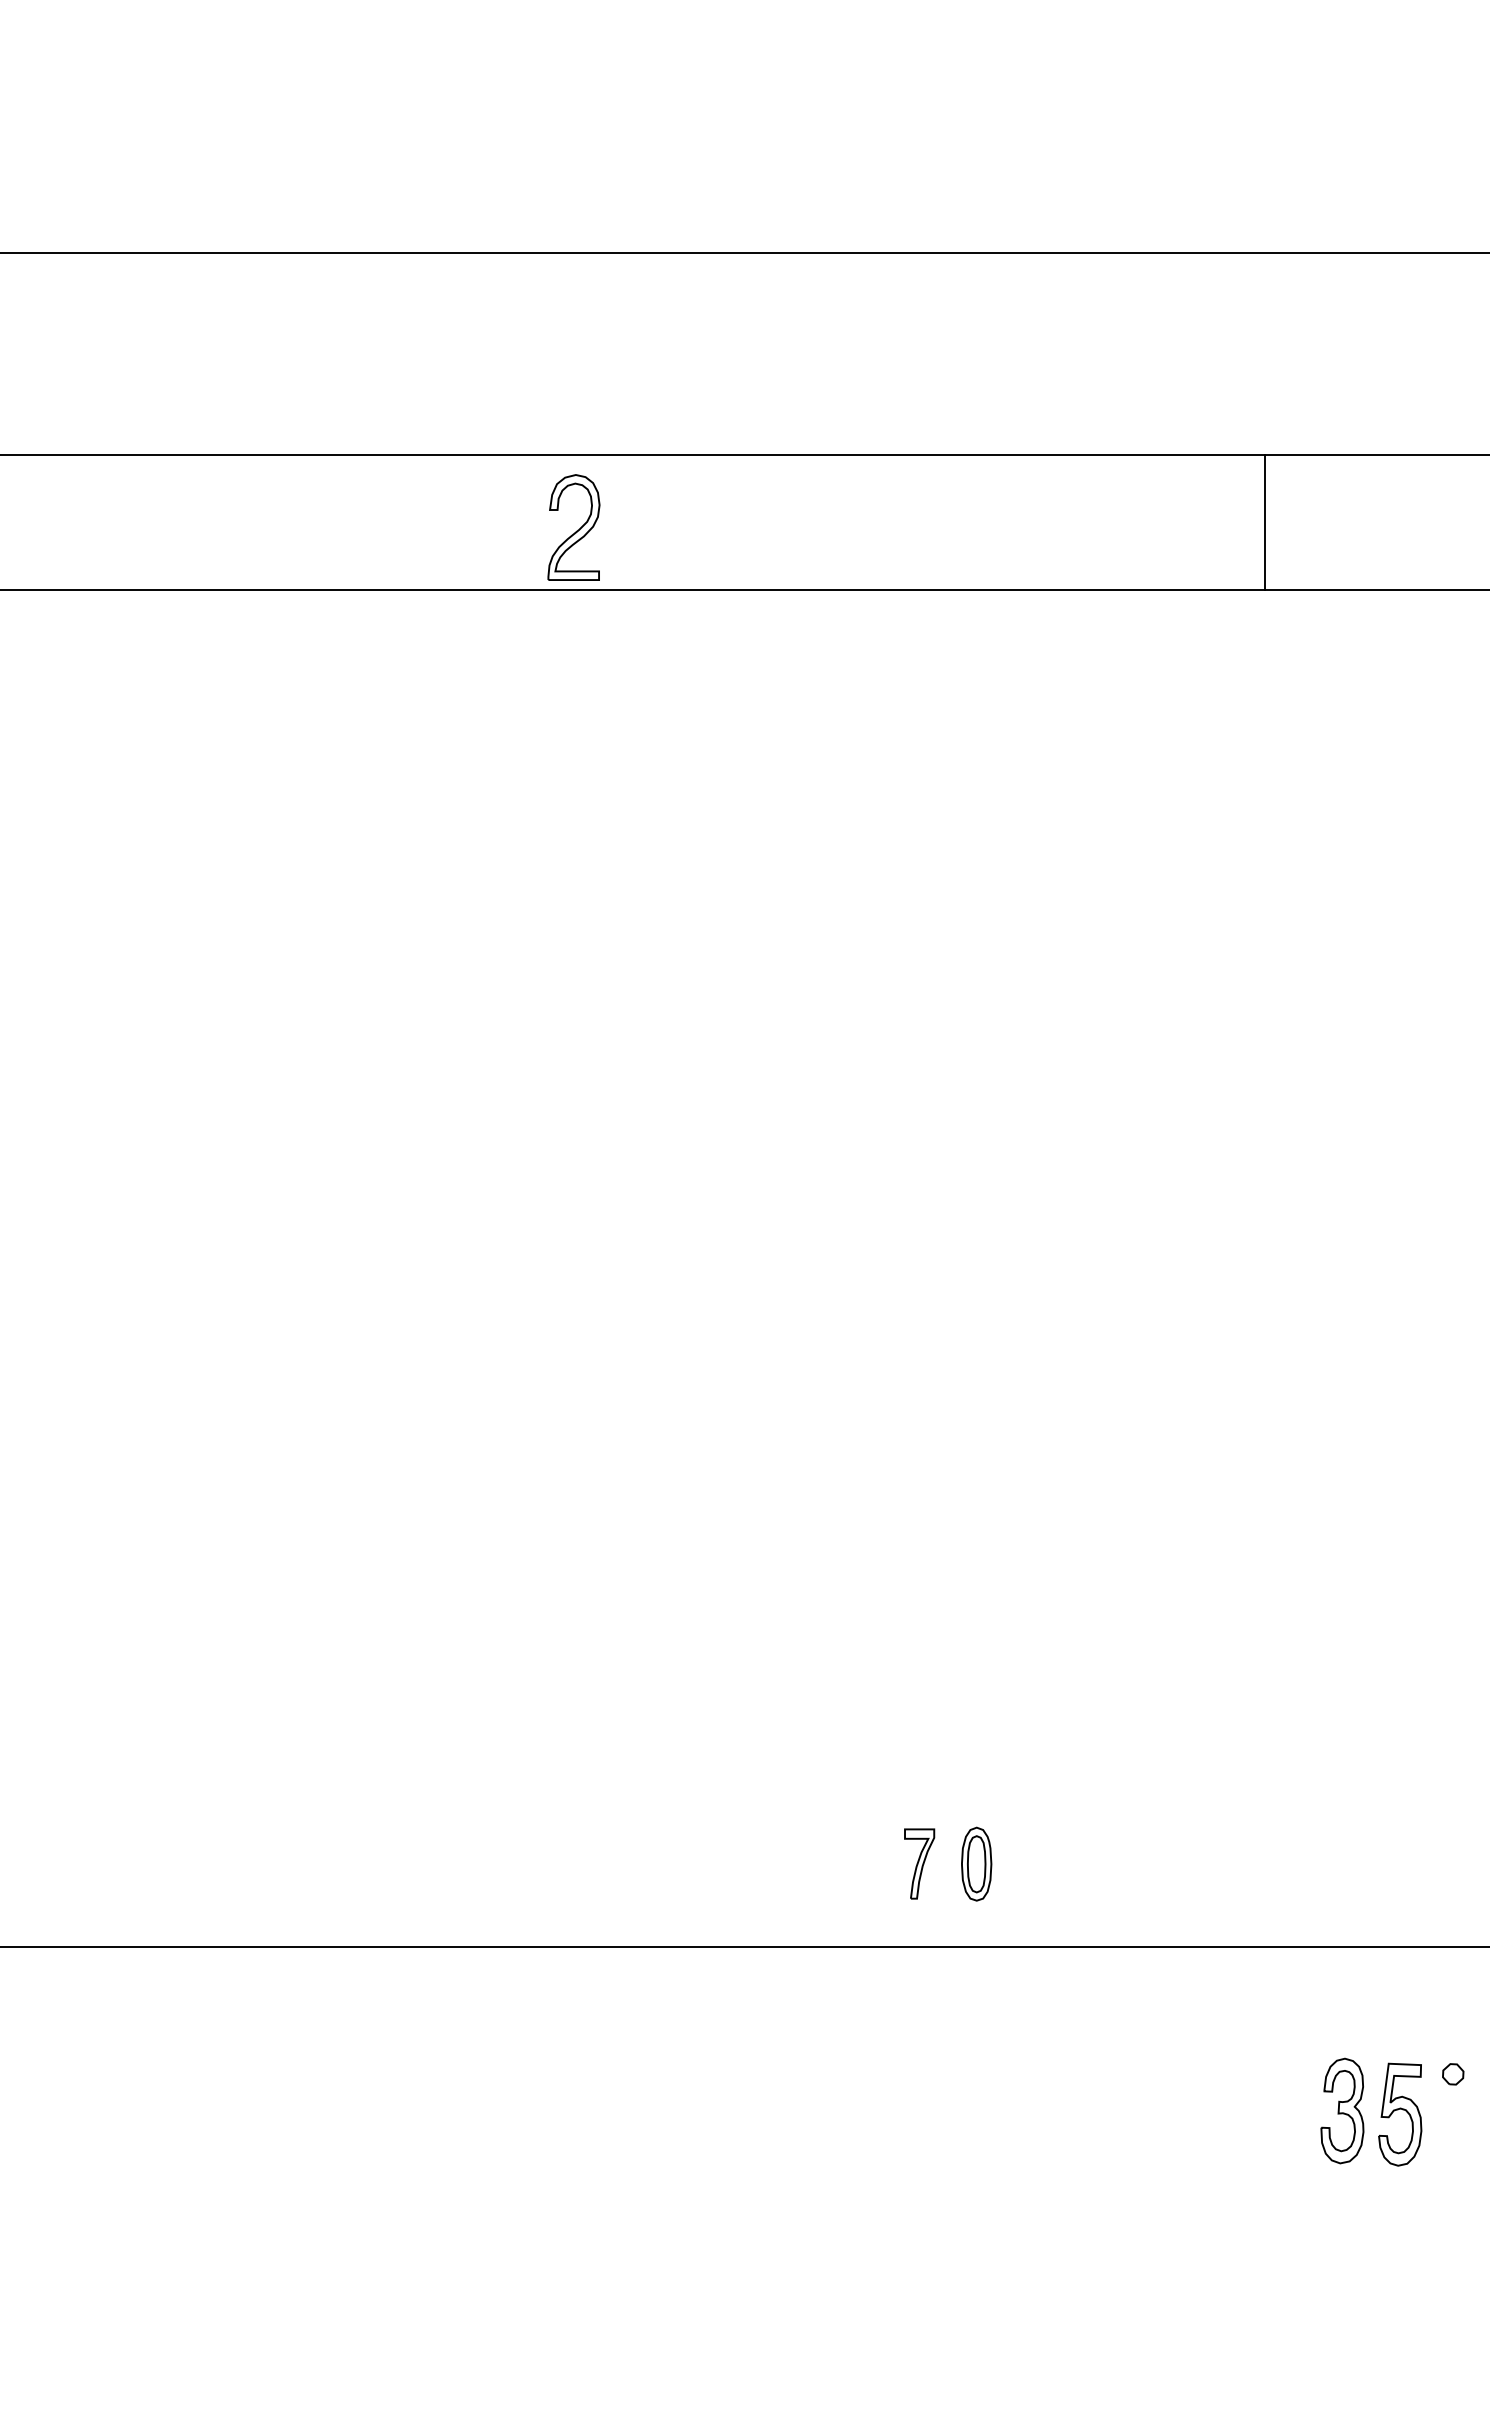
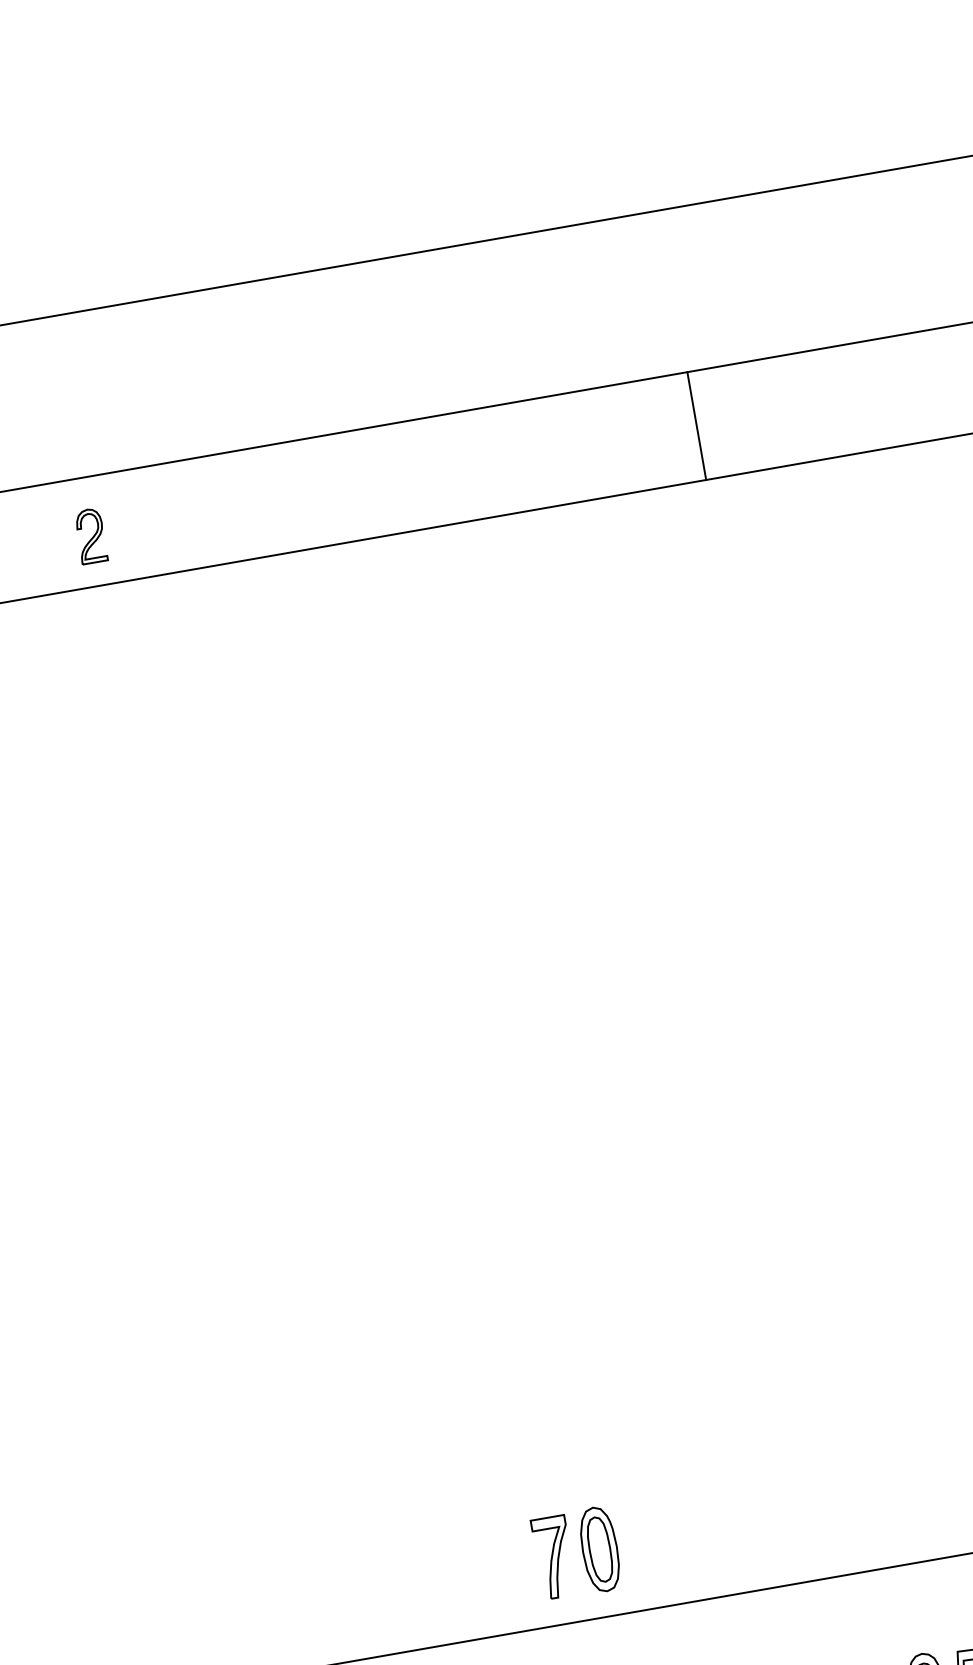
line: (1264, 522) -> (696, 426), moved
part: (573, 527) -> (90, 536), size x0.62
part: (919, 1863) -> (554, 1557), size x1.43
part: (976, 1864) -> (599, 1549), size x1.43

